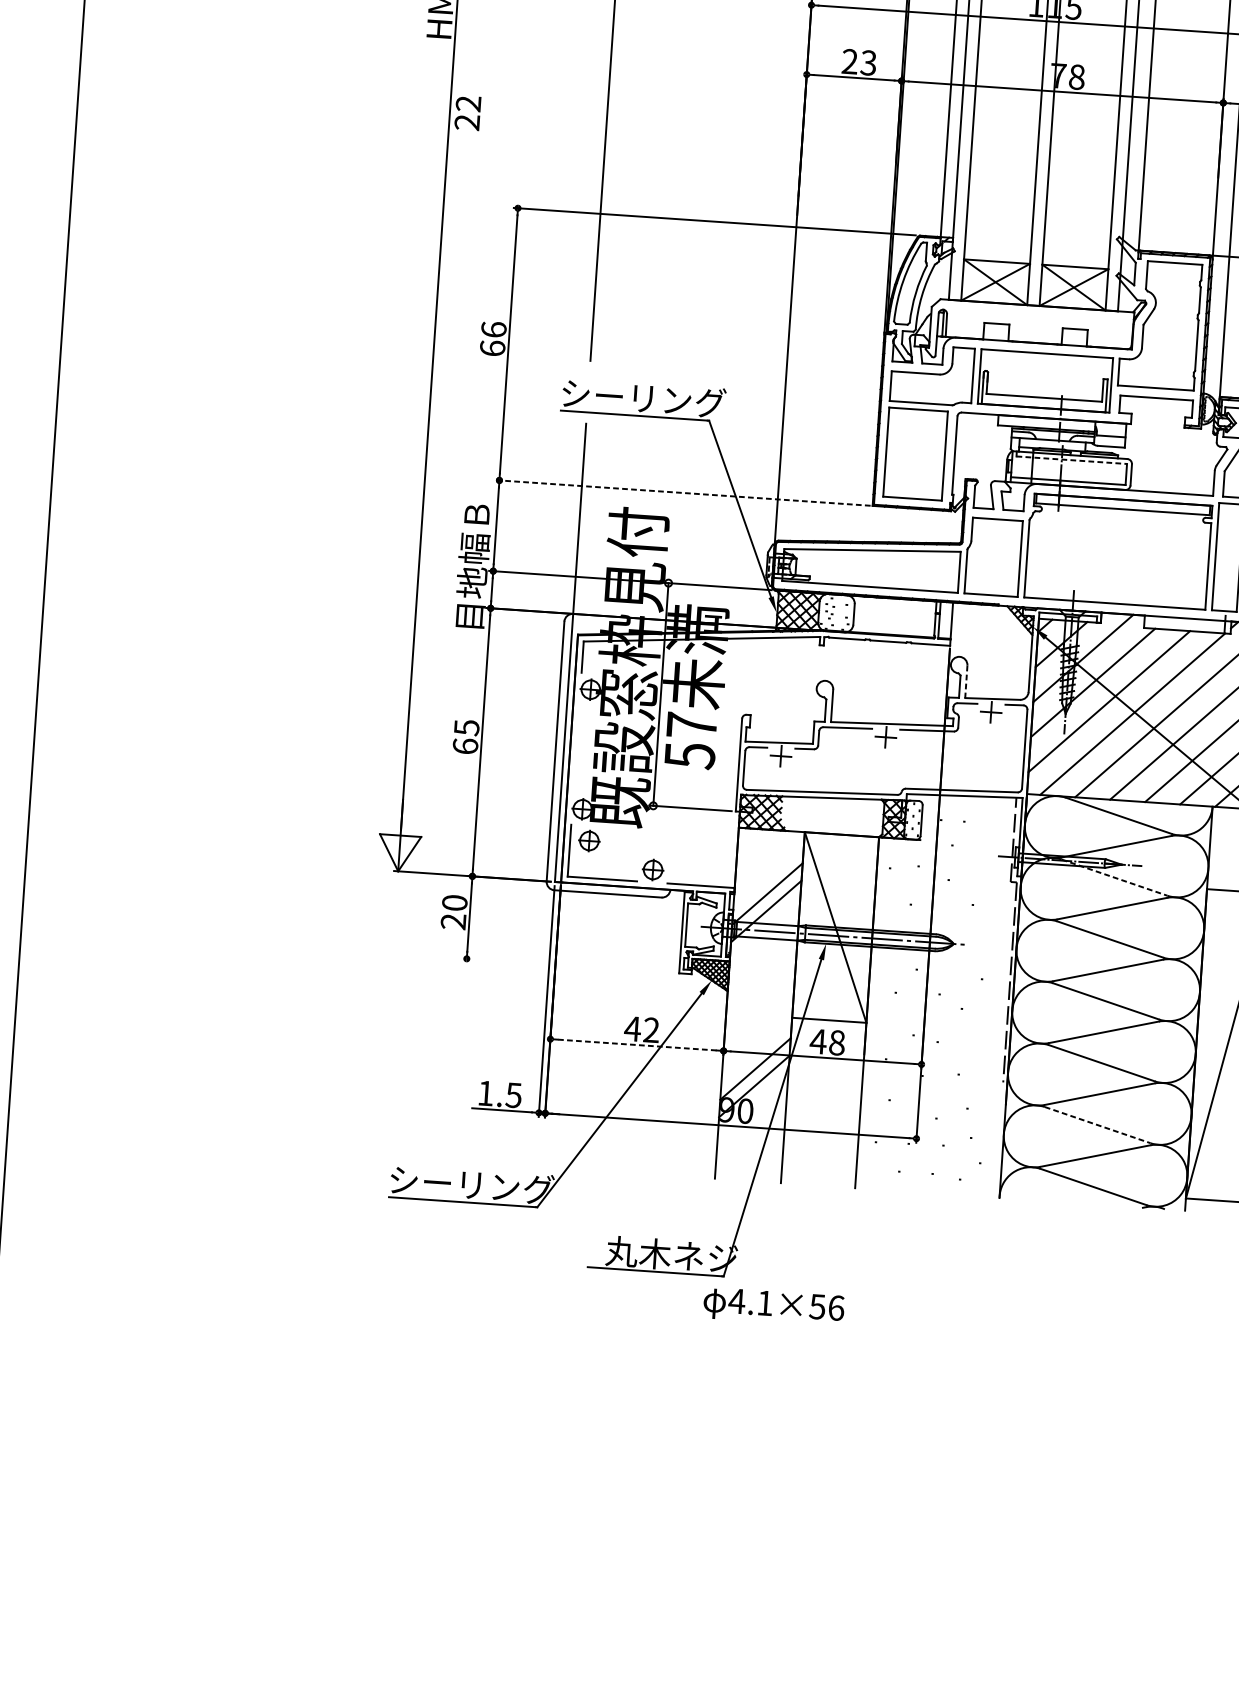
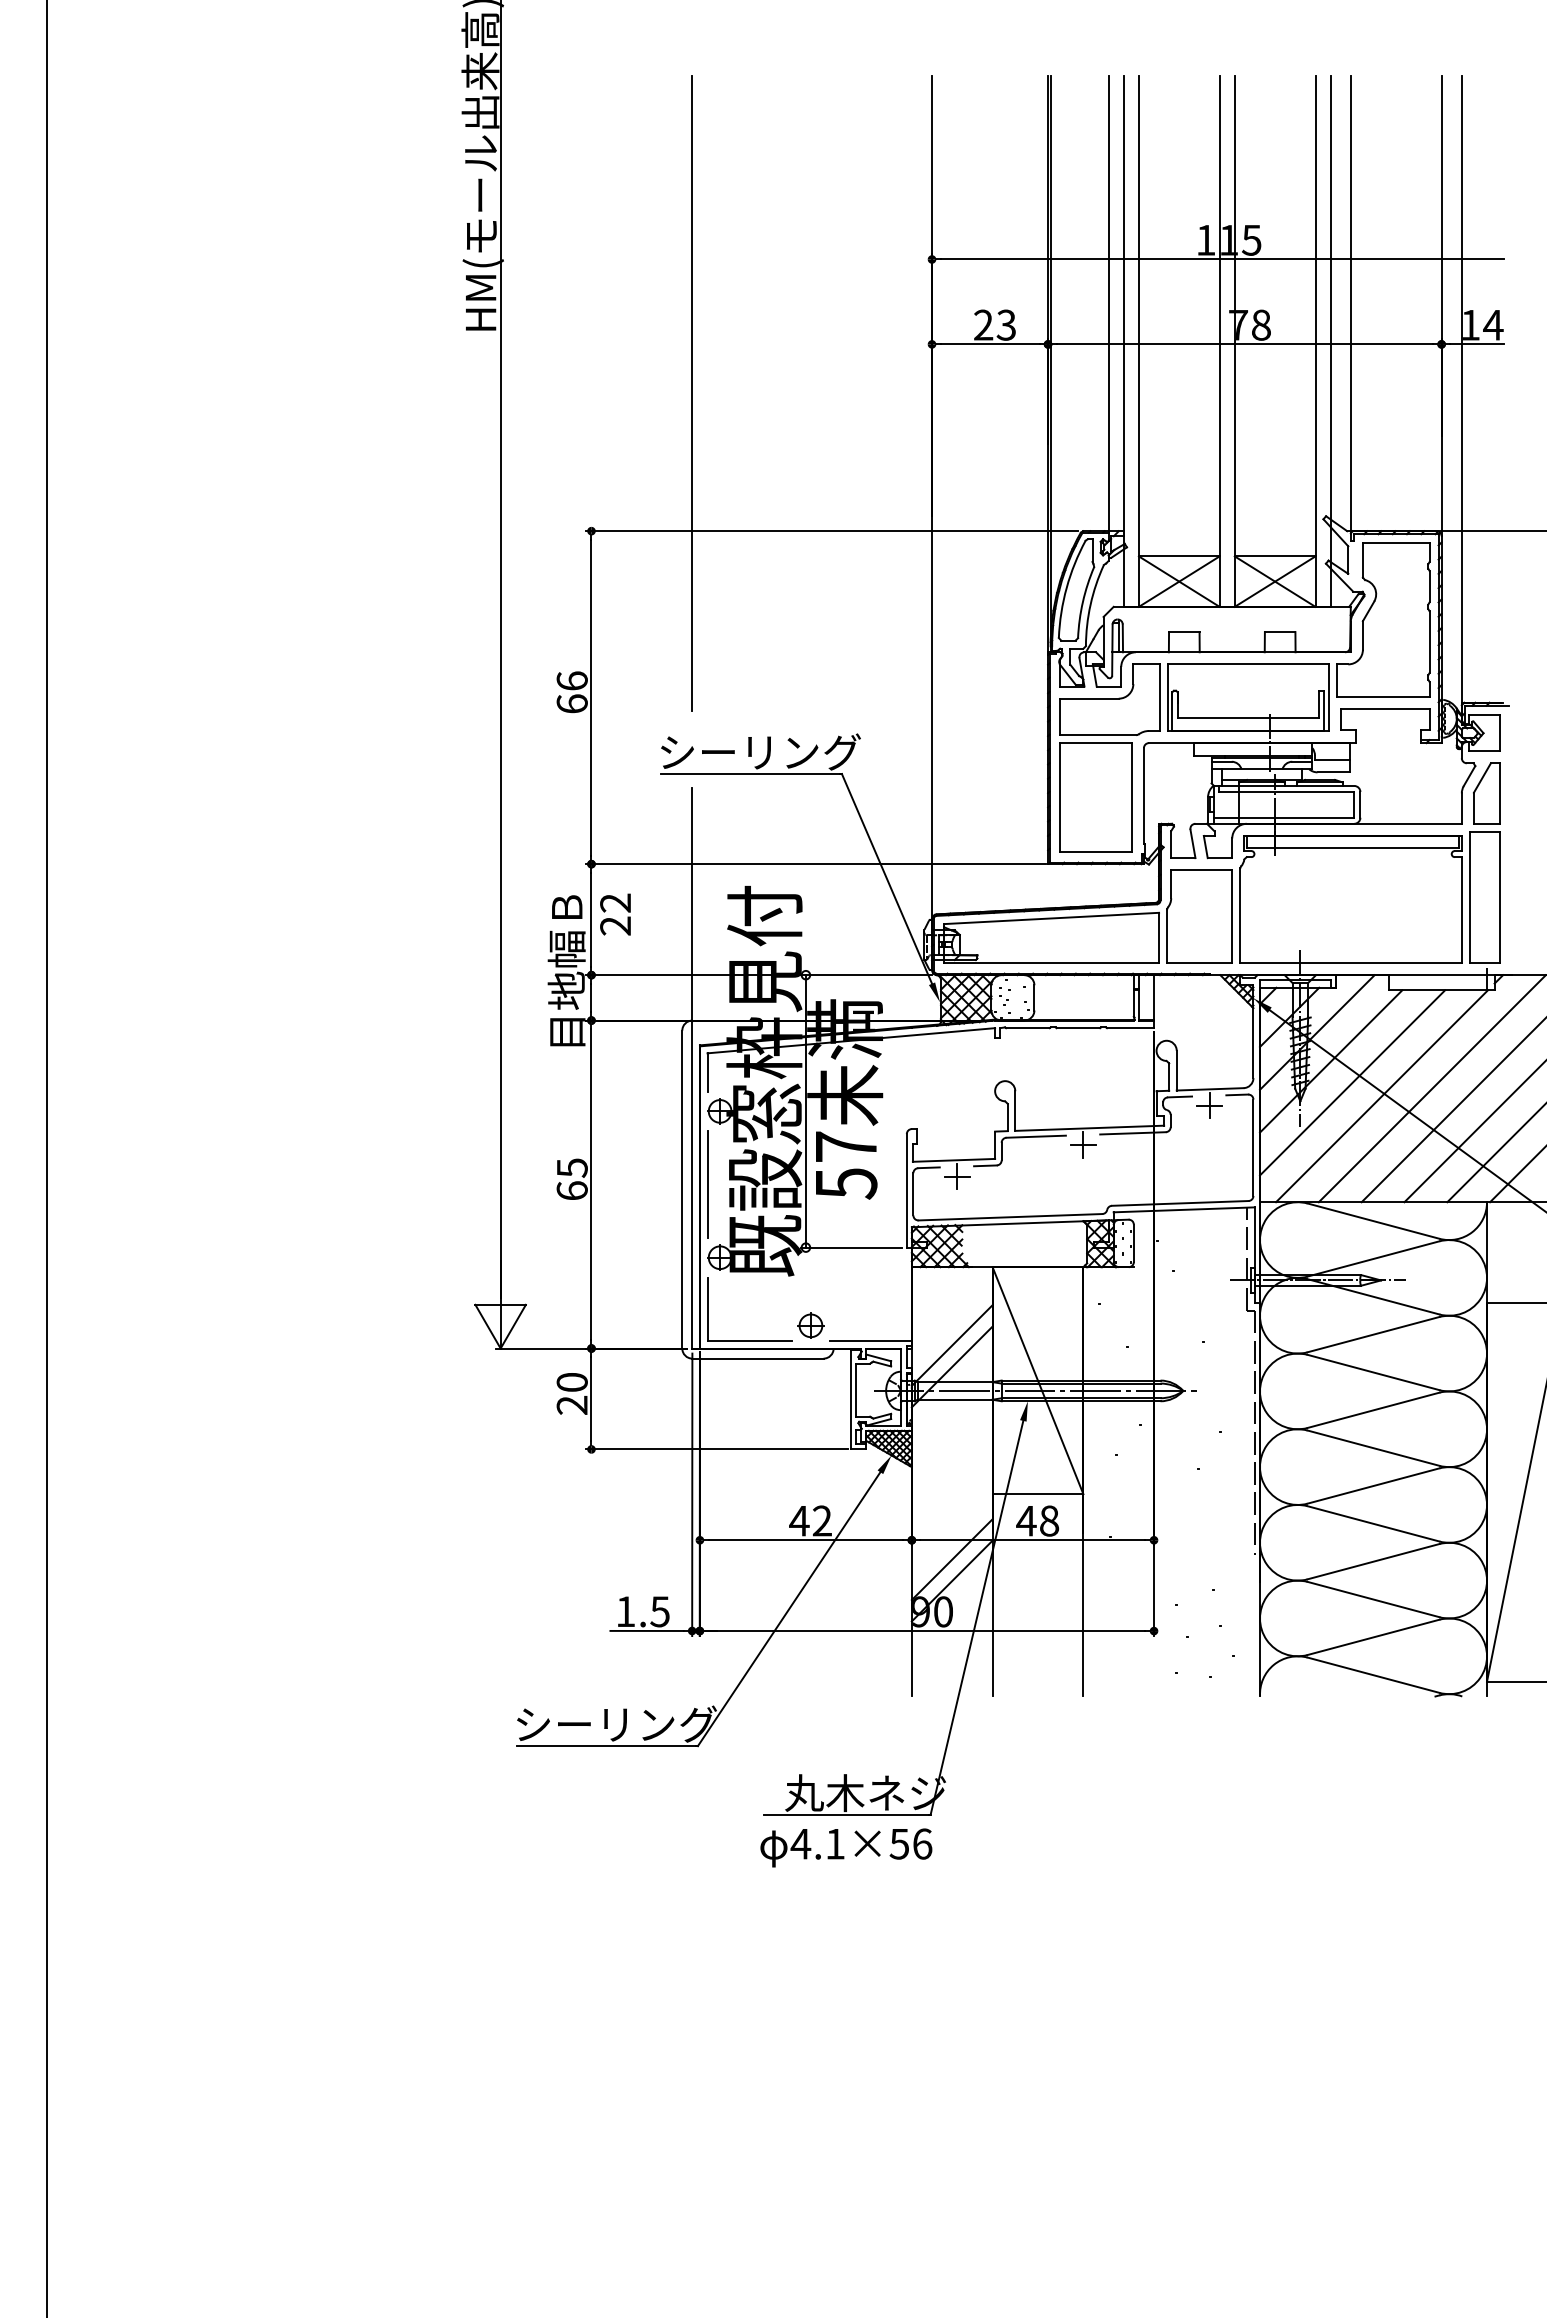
text: (467, 113) -> (615, 914), moved
line: (1071, 460) -> (1286, 792), dashed -> solid
line: (683, 493) -> (816, 864), dashed -> solid
line: (966, 681) -> (1176, 1070), dashed -> solid
line: (576, 748) -> (707, 1184), added
part: (589, 840) -> (730, 1295), removed
line: (1115, 877) -> (1374, 1296), dashed -> solid
line: (569, 965) -> (716, 1449), added
line: (636, 1045) -> (805, 1540), dashed -> solid
line: (1098, 1125) -> (1374, 1599), dashed -> solid
text: (774, 1306) -> (846, 1847), moved

